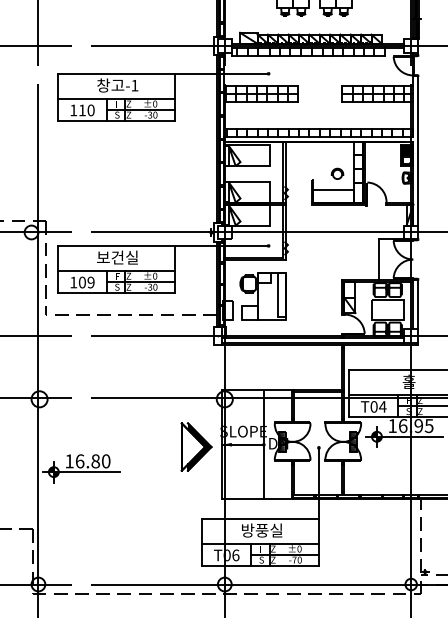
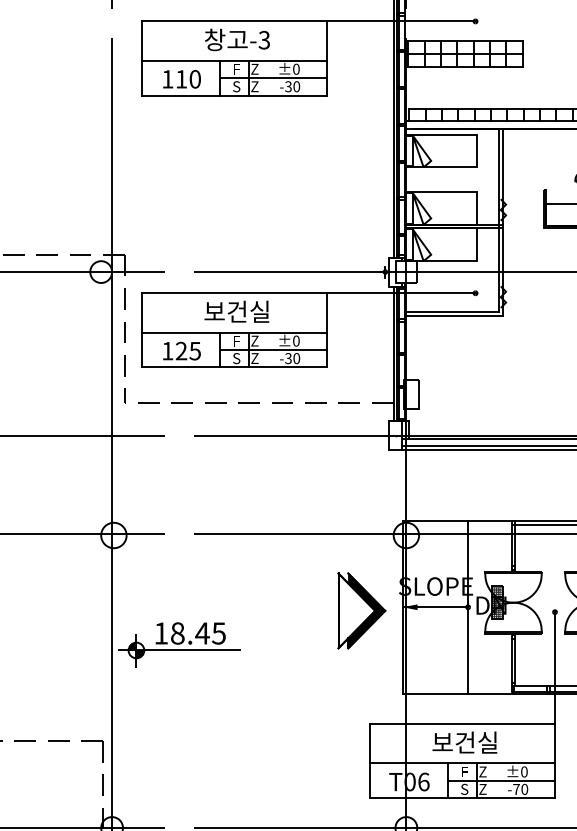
text: (134, 85) -> (263, 39), -1 -> -3
text: (86, 282) -> (187, 351), 109 -> 125
part: (262, 296) -> (465, 373), removed
text: (92, 461) -> (197, 633), 16.80 -> 18.45
text: (254, 530) -> (453, 742), 방풍실 -> 보건실

